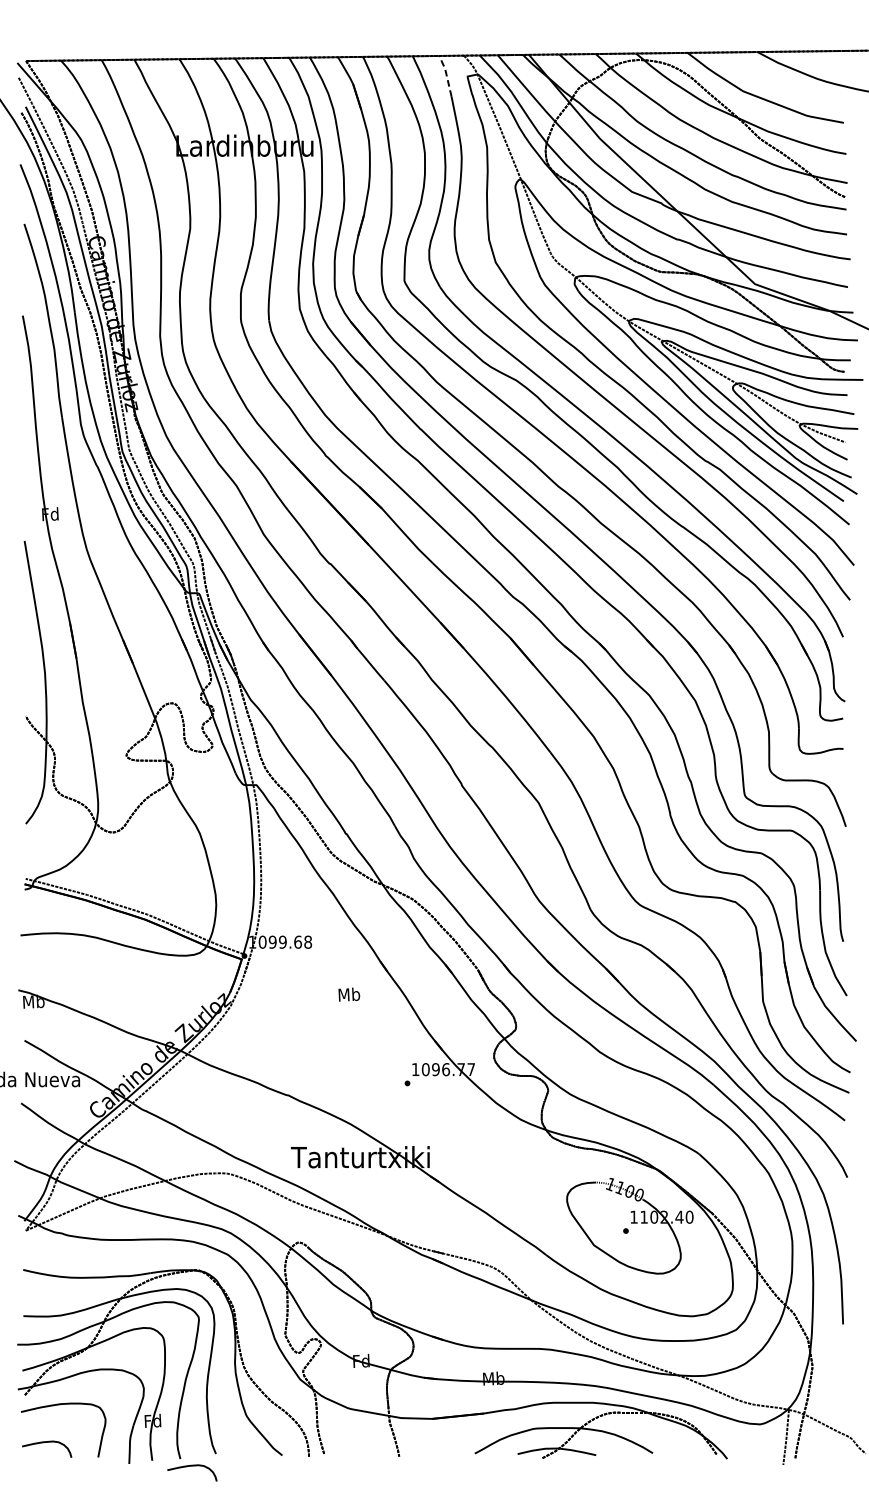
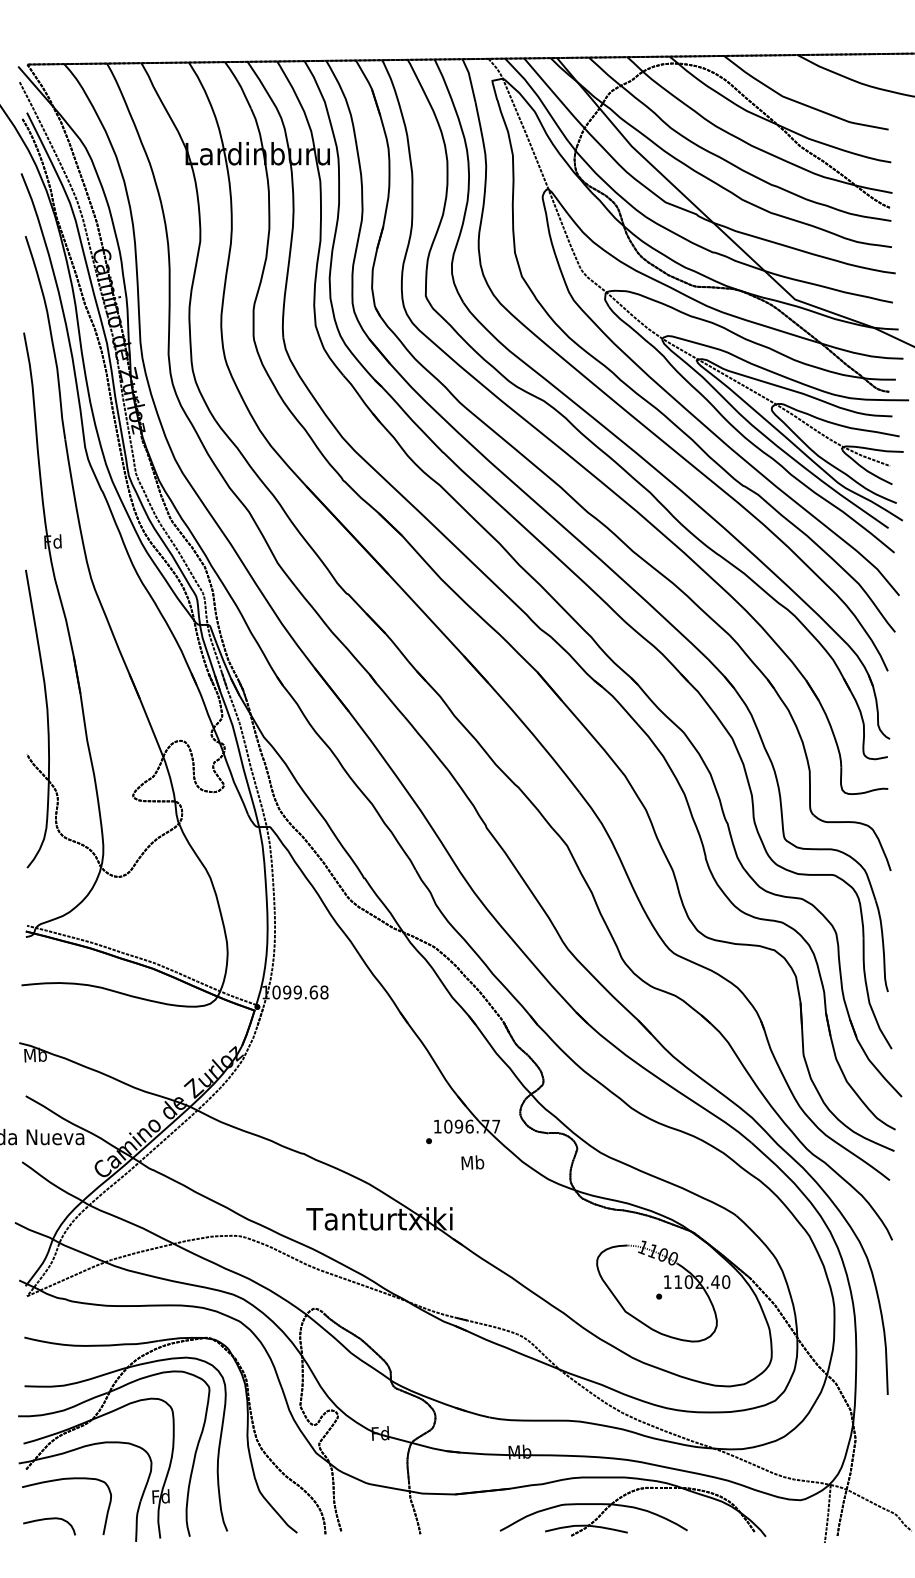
line: (446, 74) -> (470, 78), dashed -> solid
text: (349, 994) -> (472, 1162), moved
curve: (192, 1466) -> (202, 1544), removed

